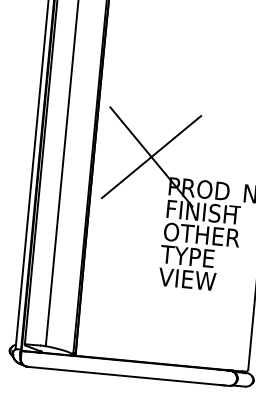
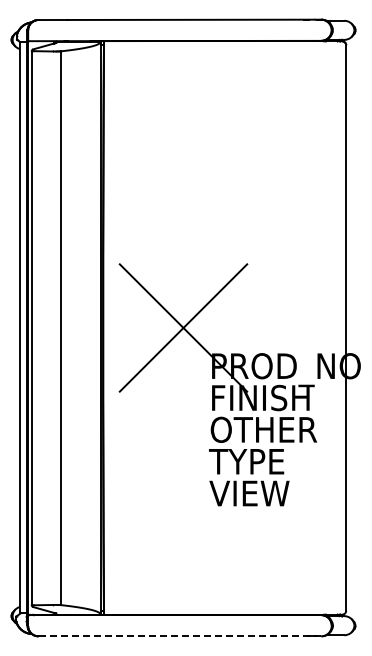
line: (127, 376) -> (179, 636), solid -> dashed

